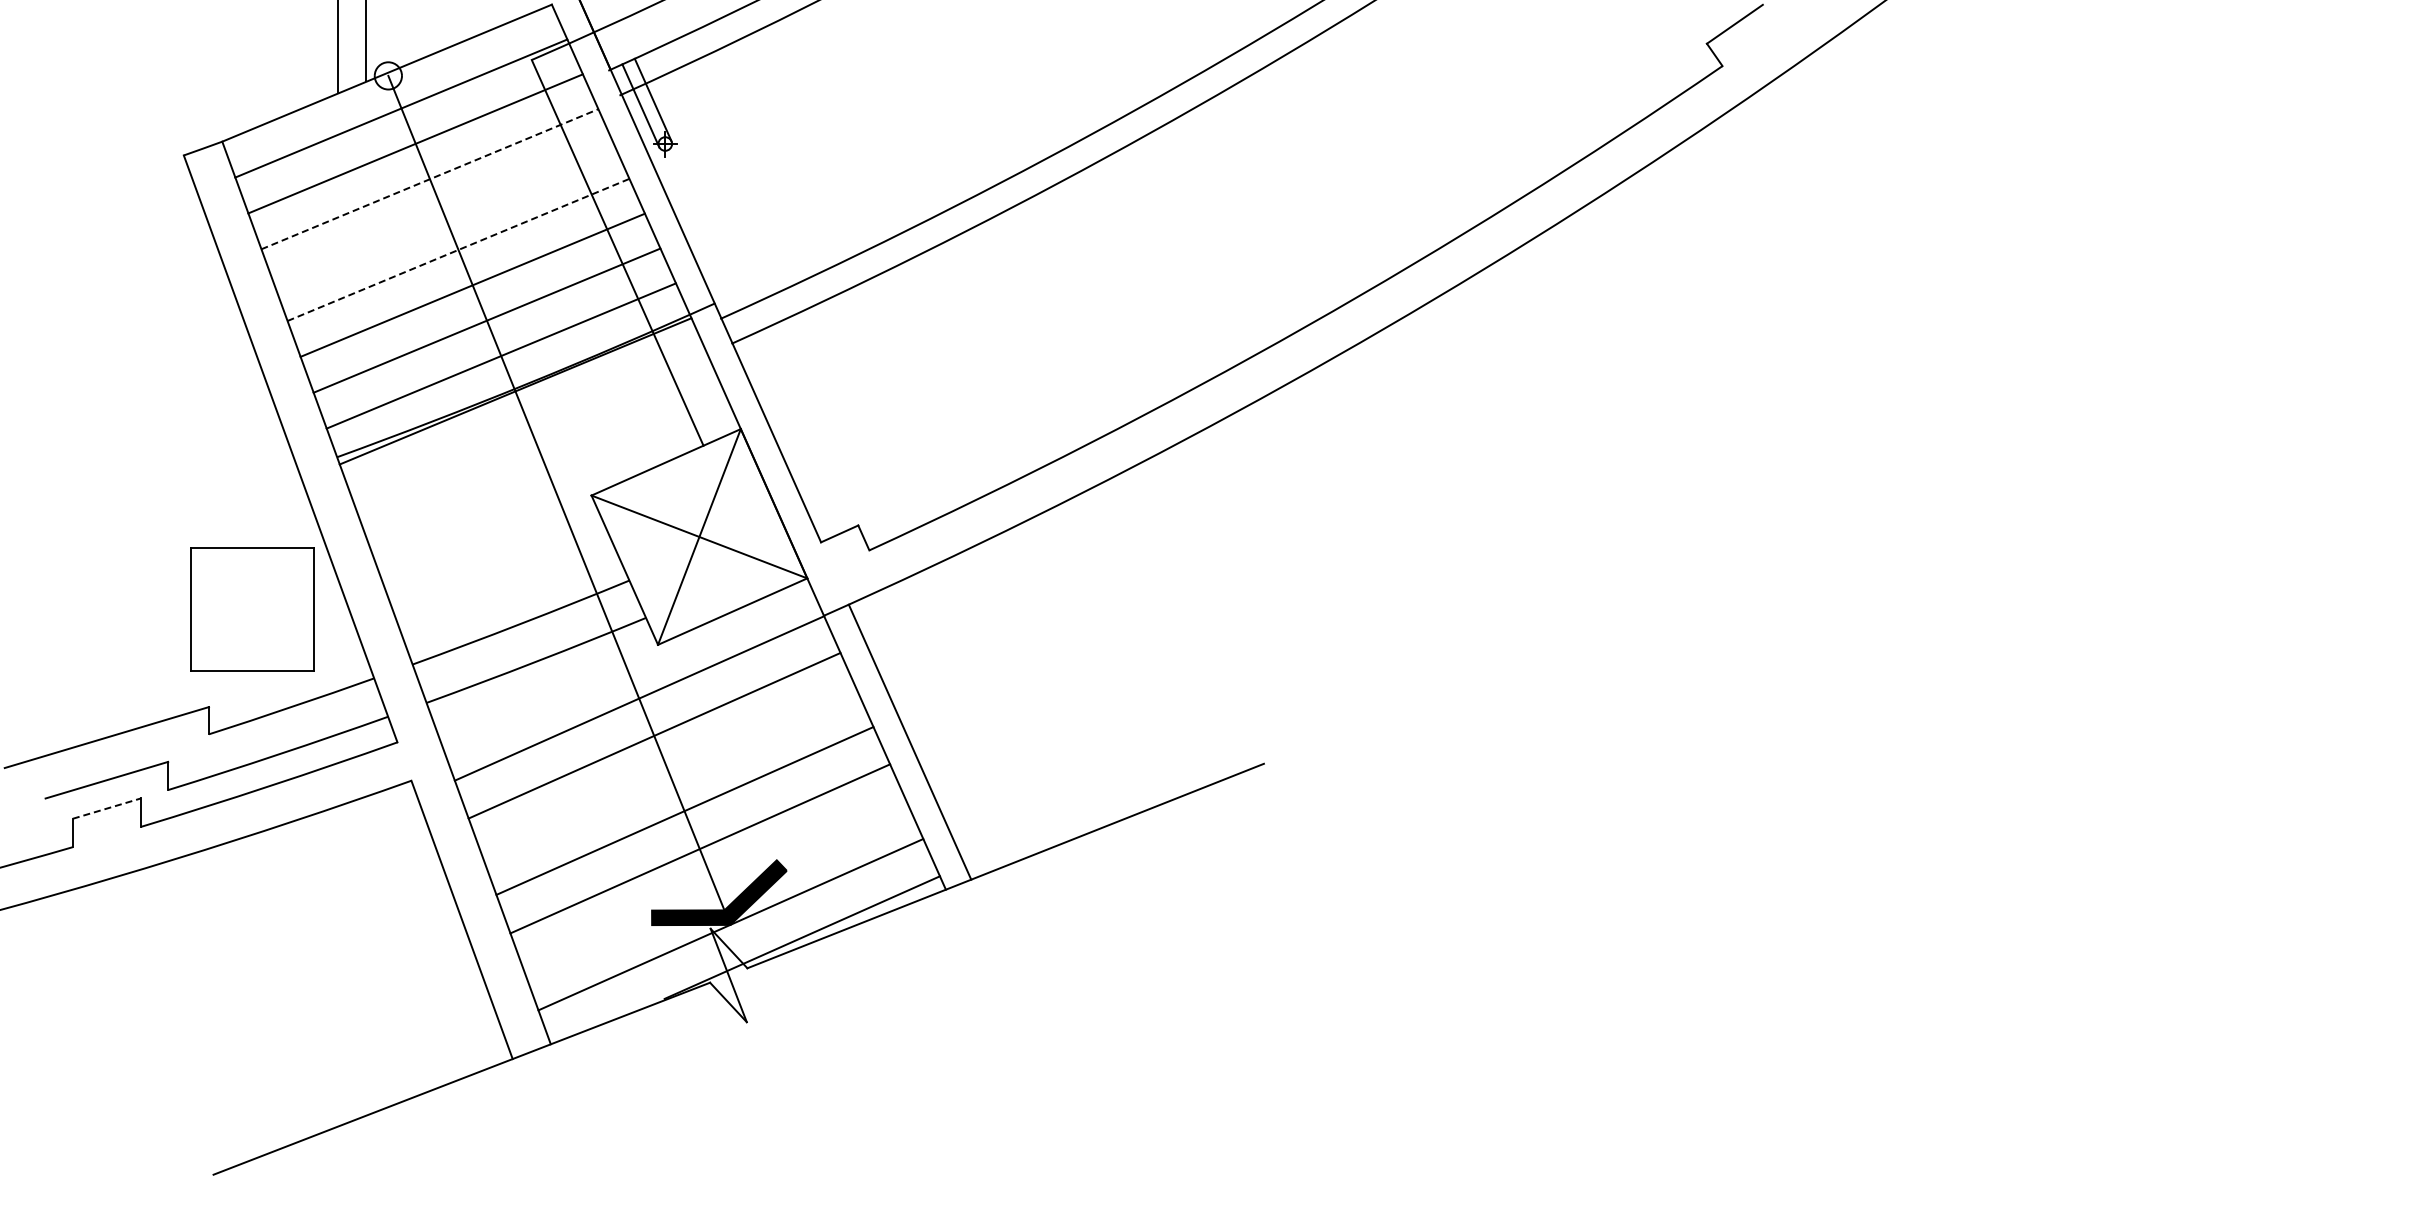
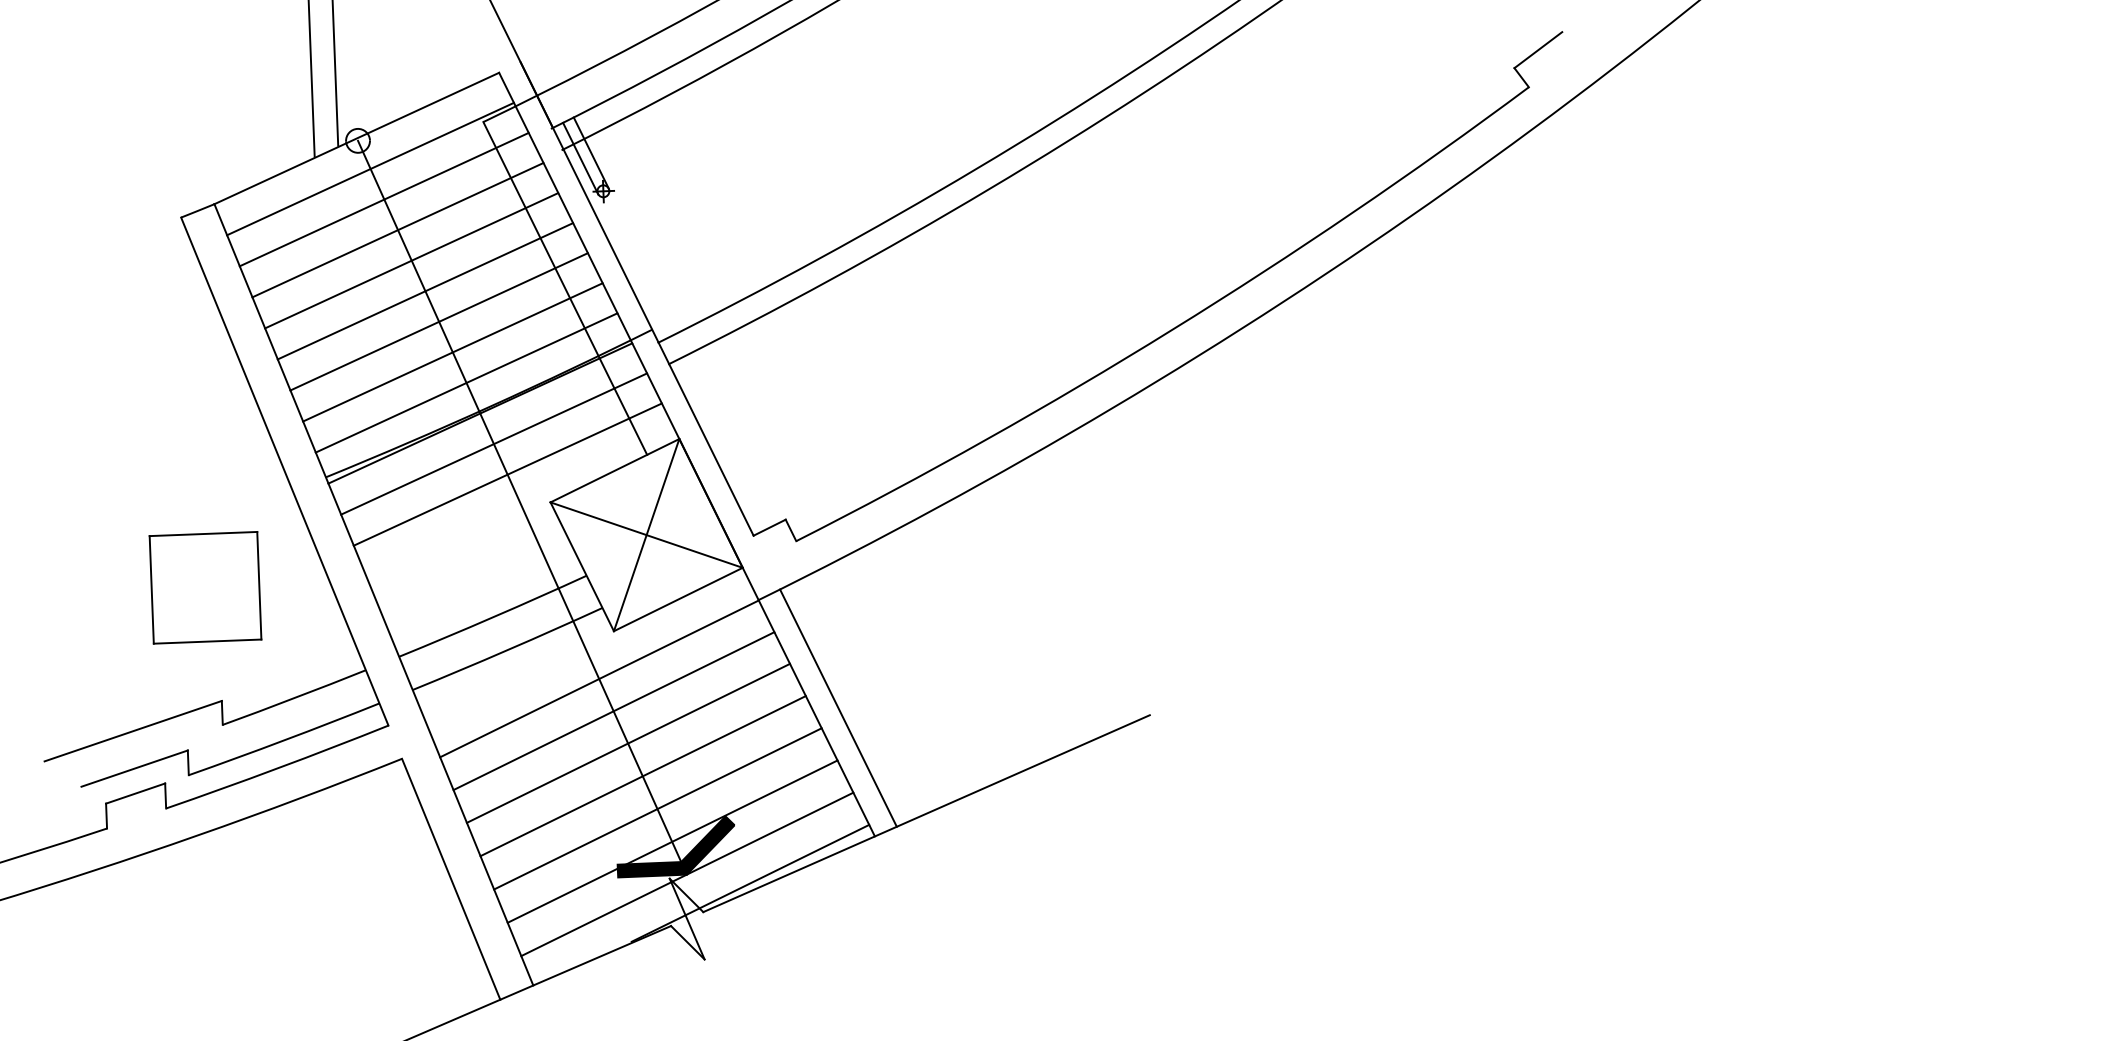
line: (430, 179) -> (398, 230), dashed -> solid
line: (443, 214) -> (411, 260), added
line: (458, 249) -> (425, 290), dashed -> solid
line: (529, 426) -> (493, 443), added
line: (543, 461) -> (507, 474), added
part: (252, 609) -> (205, 587), moved
line: (669, 772) -> (628, 742), added
line: (106, 808) -> (135, 793), dashed -> solid
line: (715, 886) -> (672, 841), added

